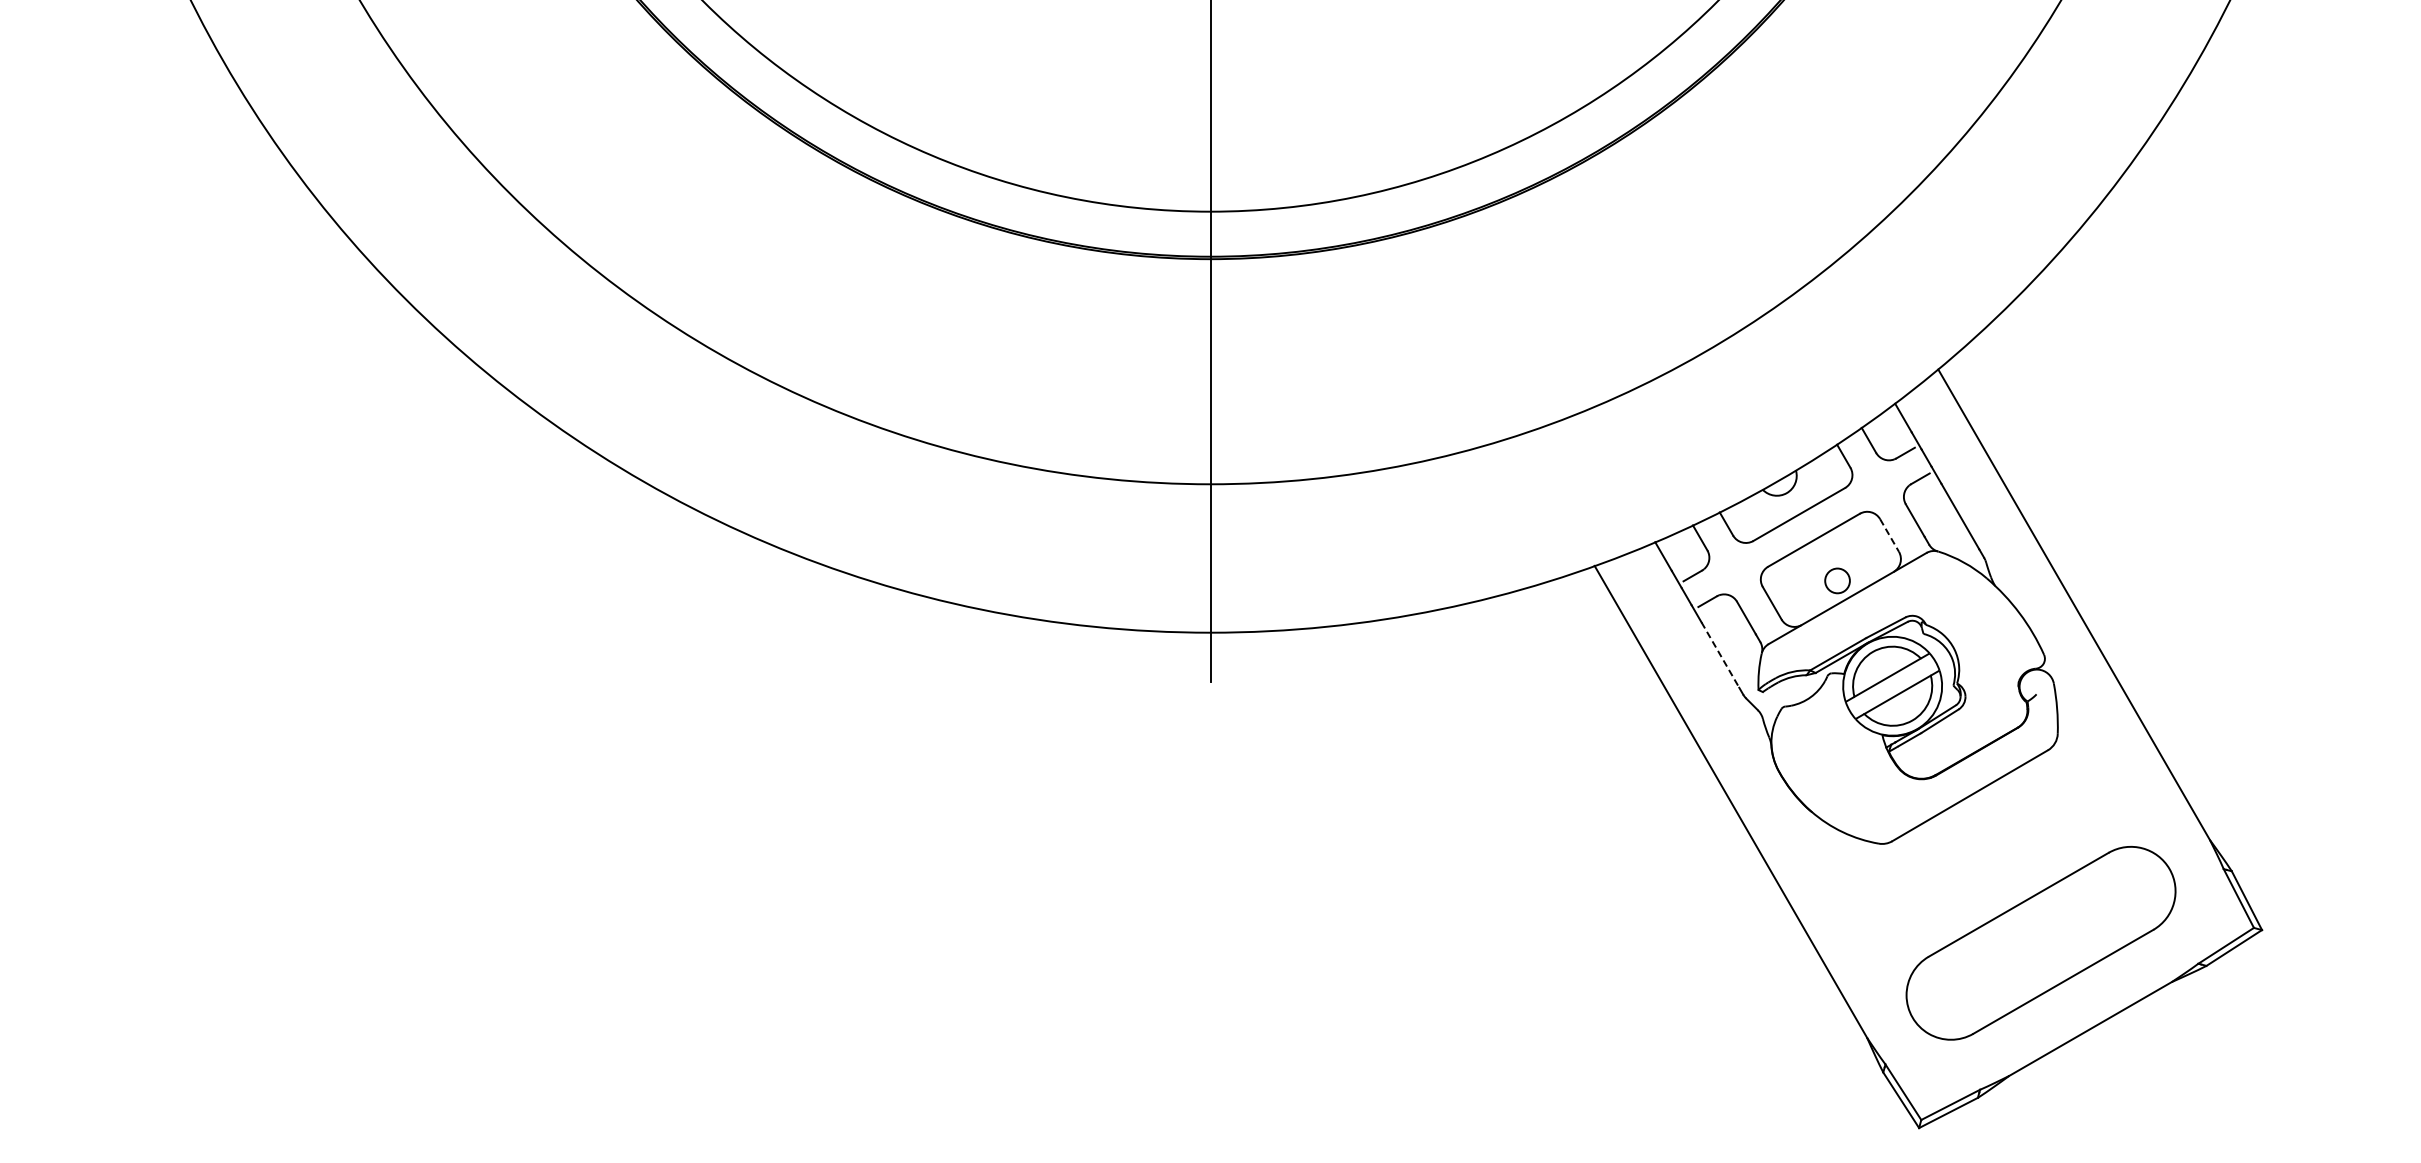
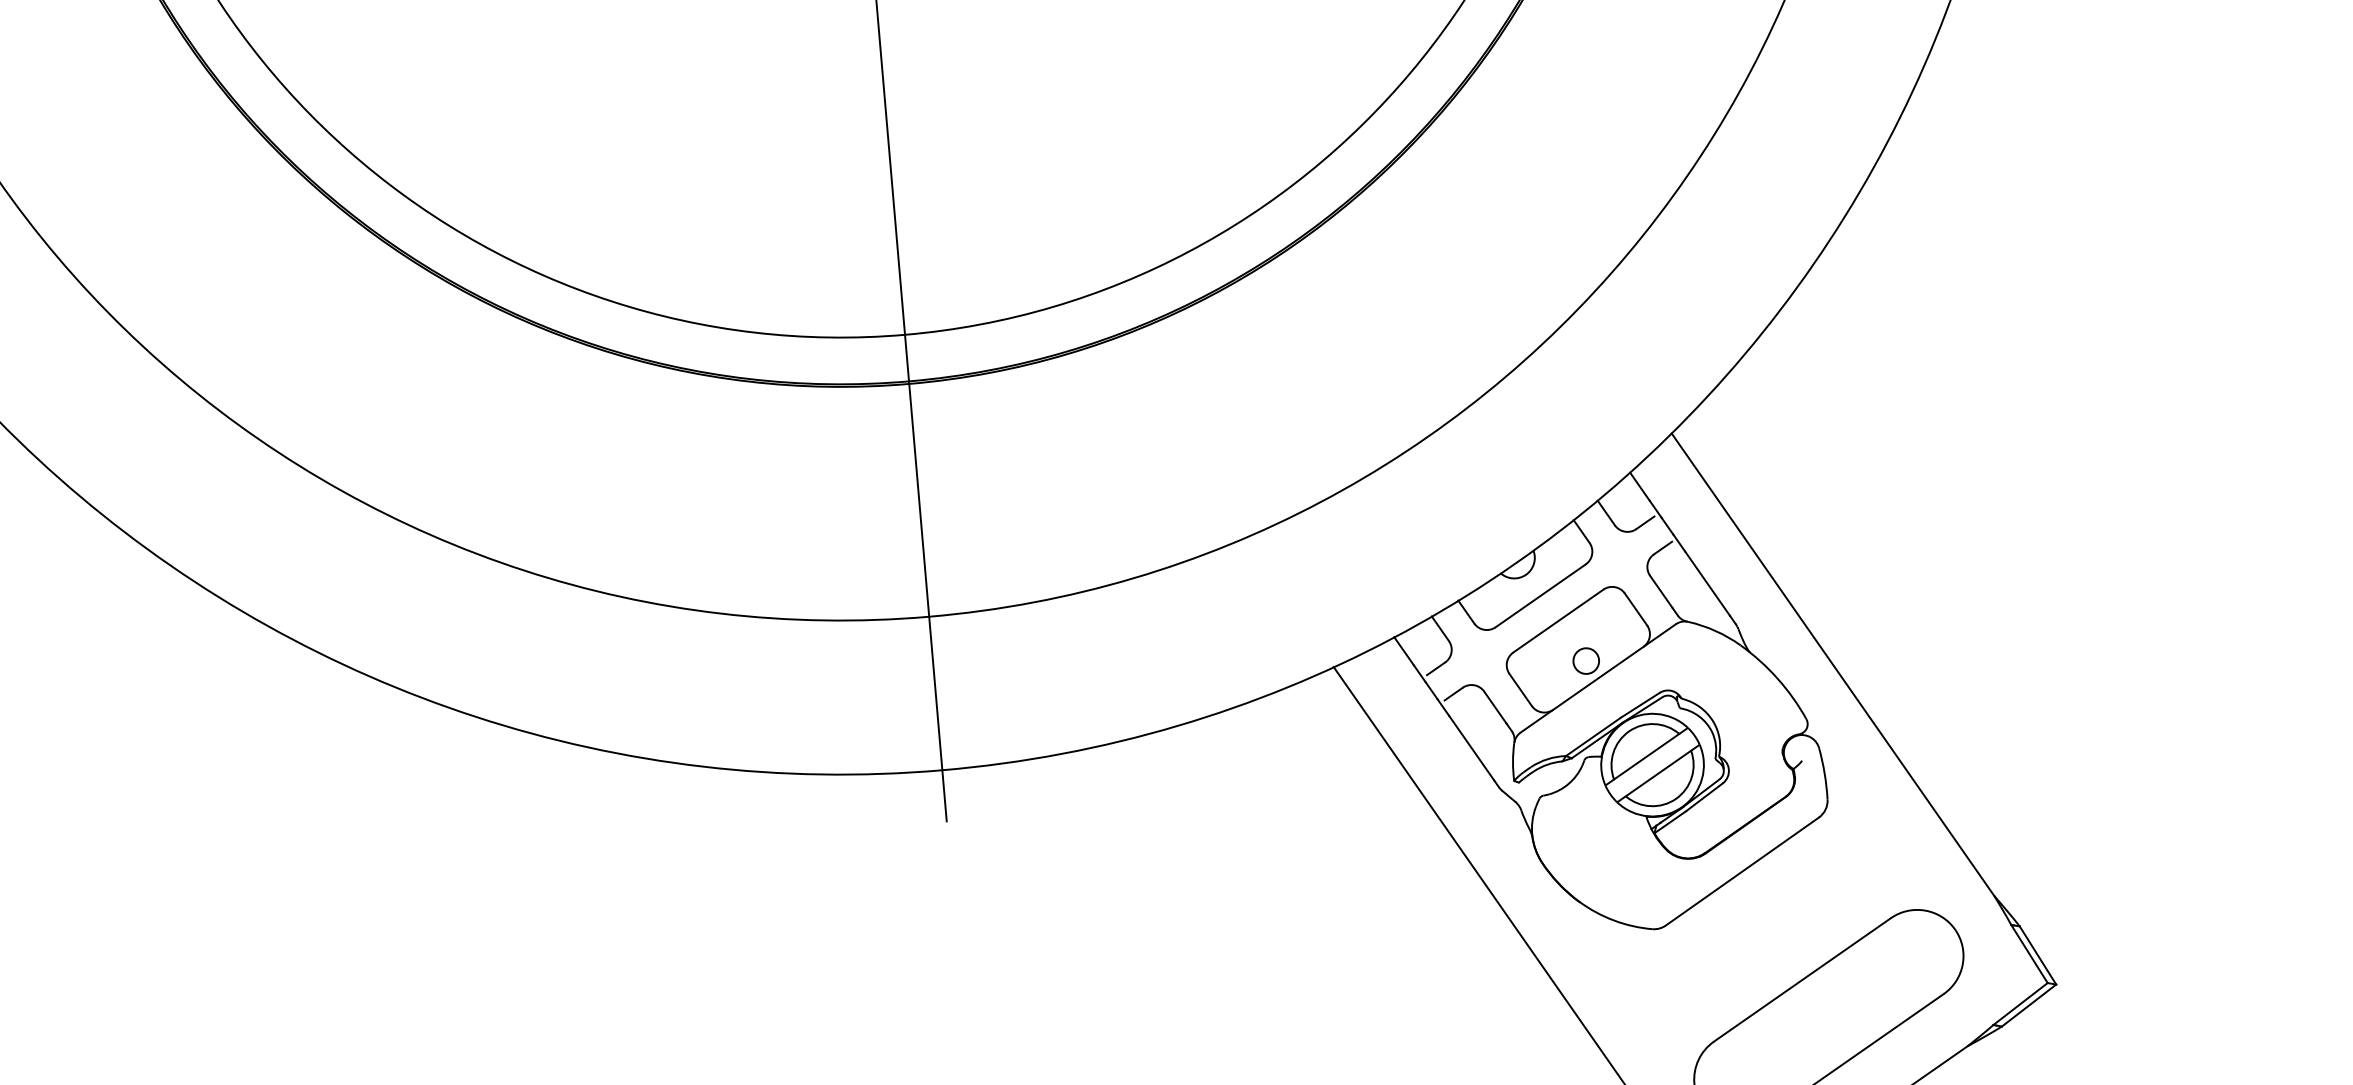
line: (1889, 535) -> (1635, 609), dashed -> solid
line: (1720, 655) -> (1471, 748), dashed -> solid

